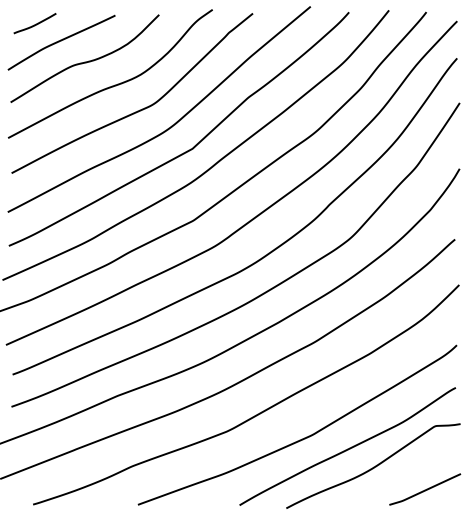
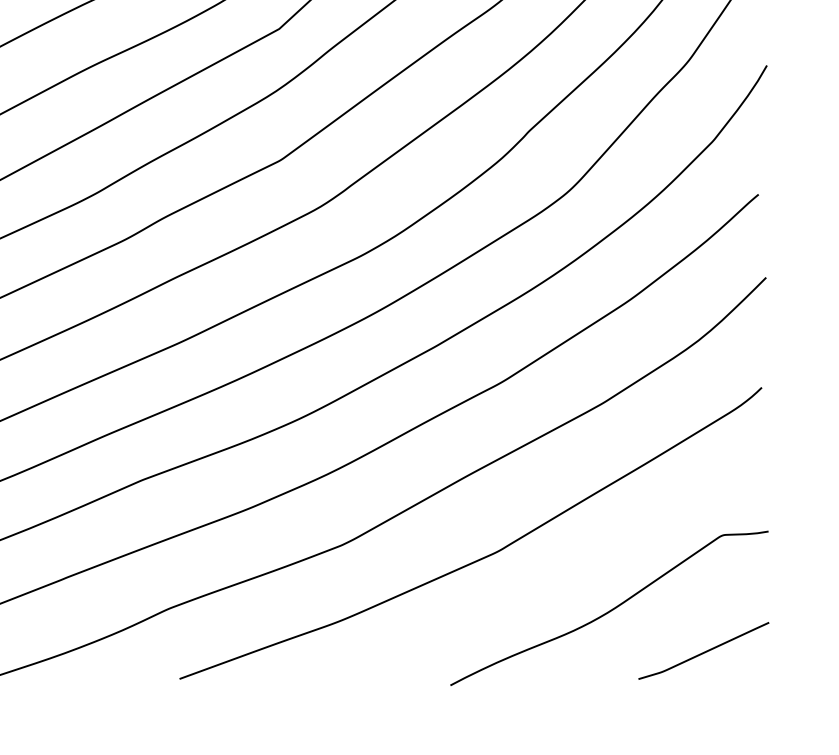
curve: (347, 448) -> (562, 576), removed

